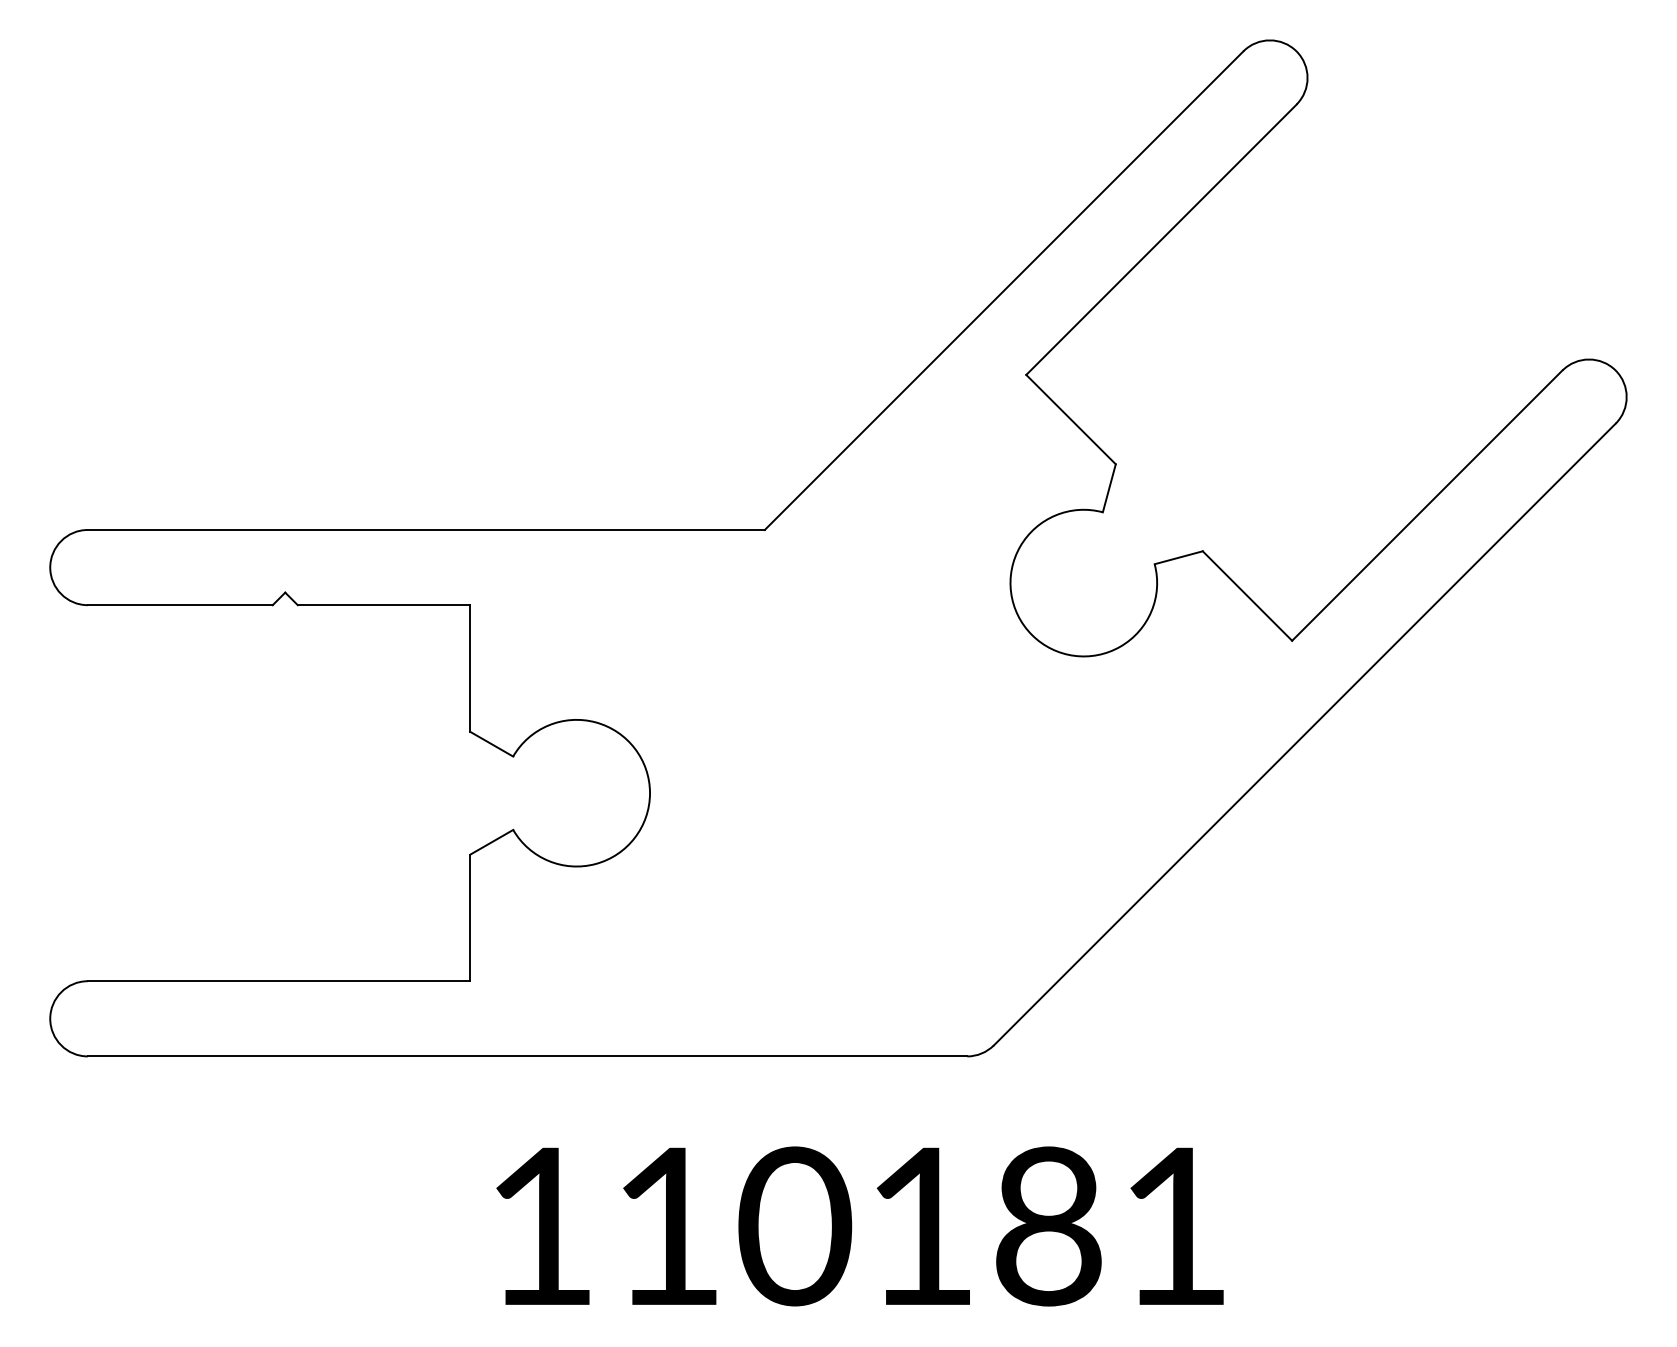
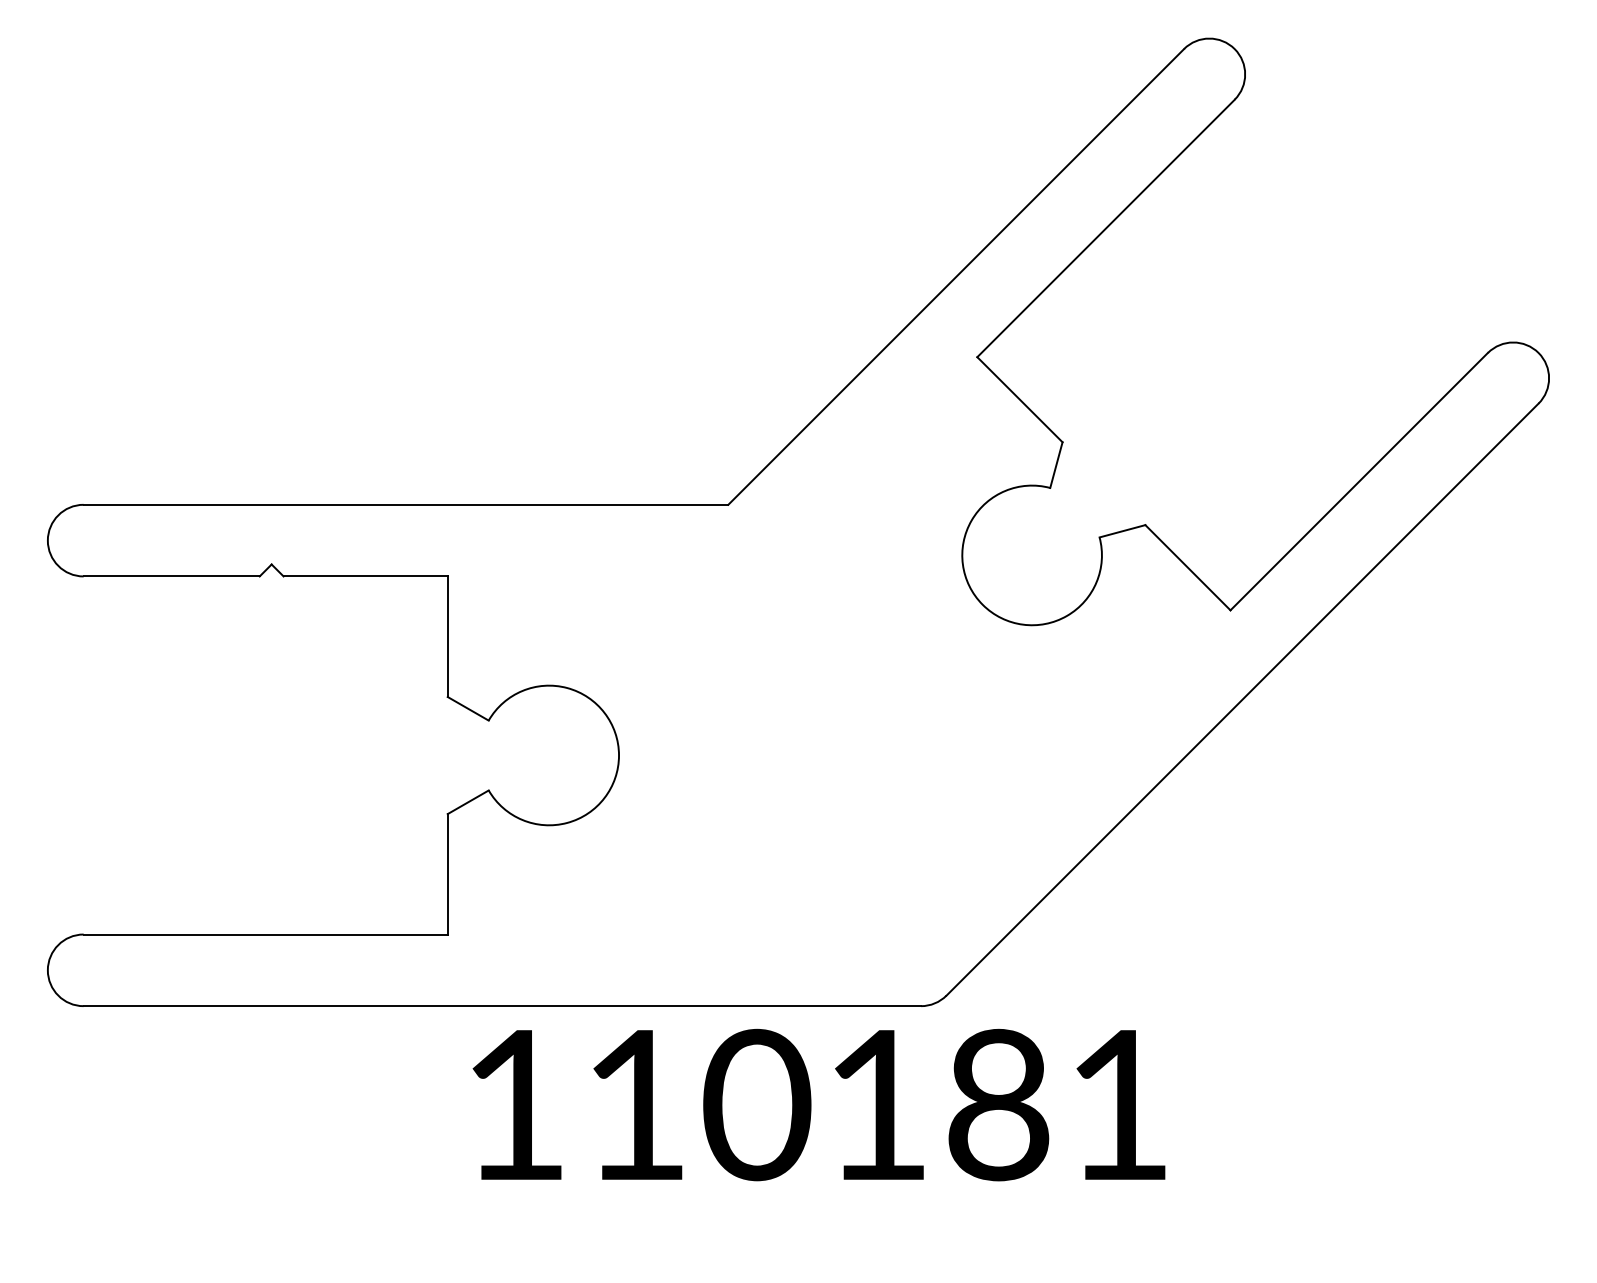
text: (859, 1225) -> (818, 1104), moved

